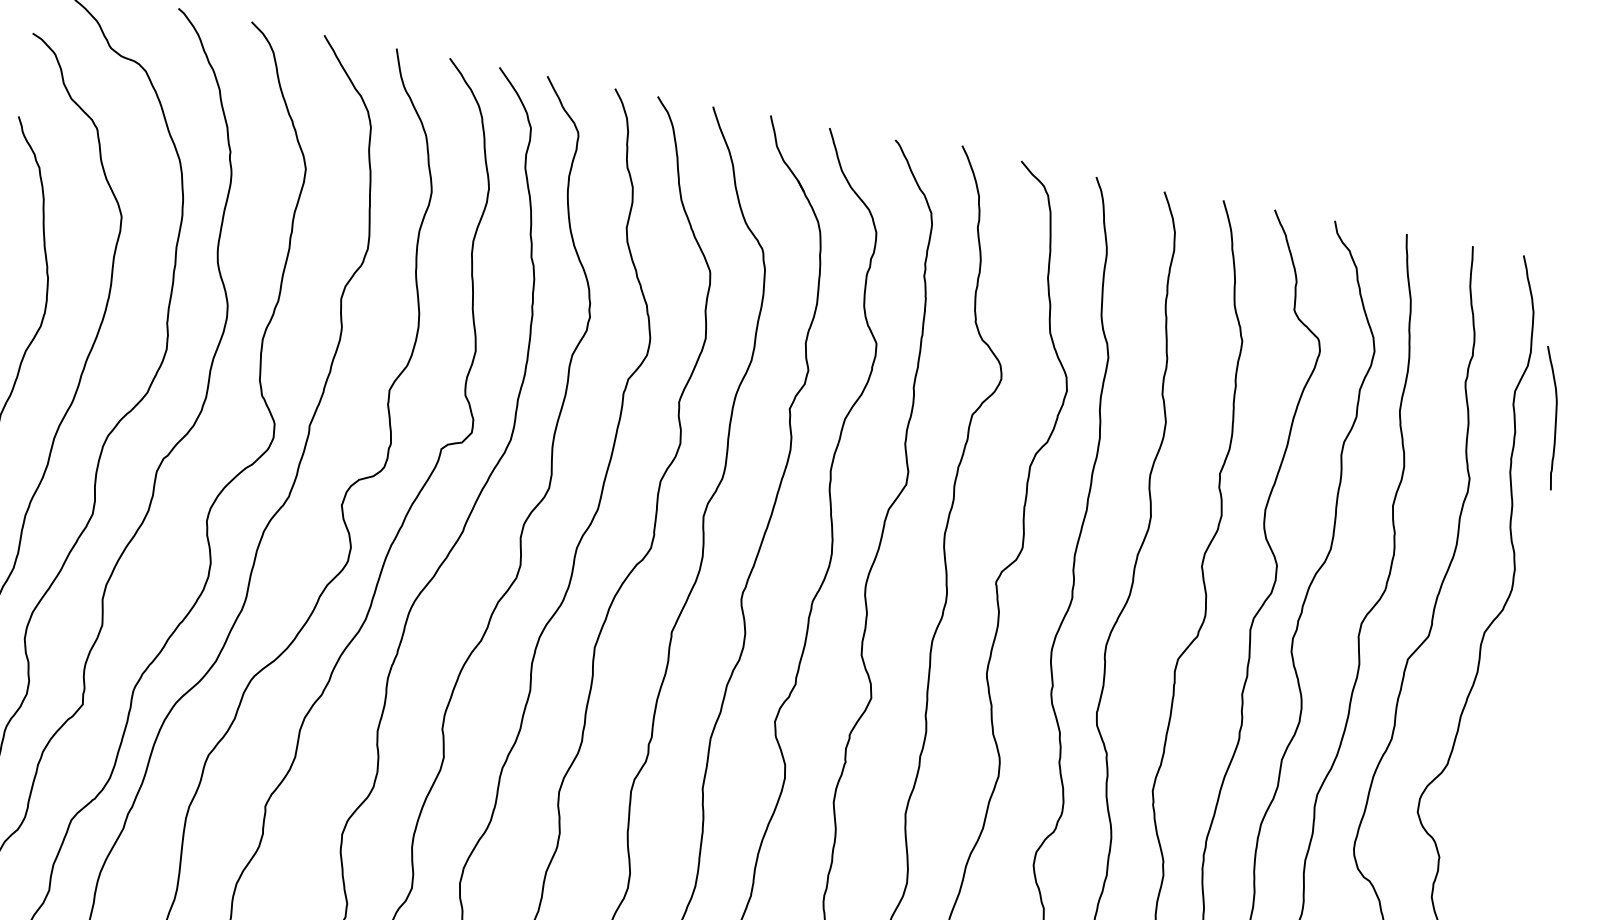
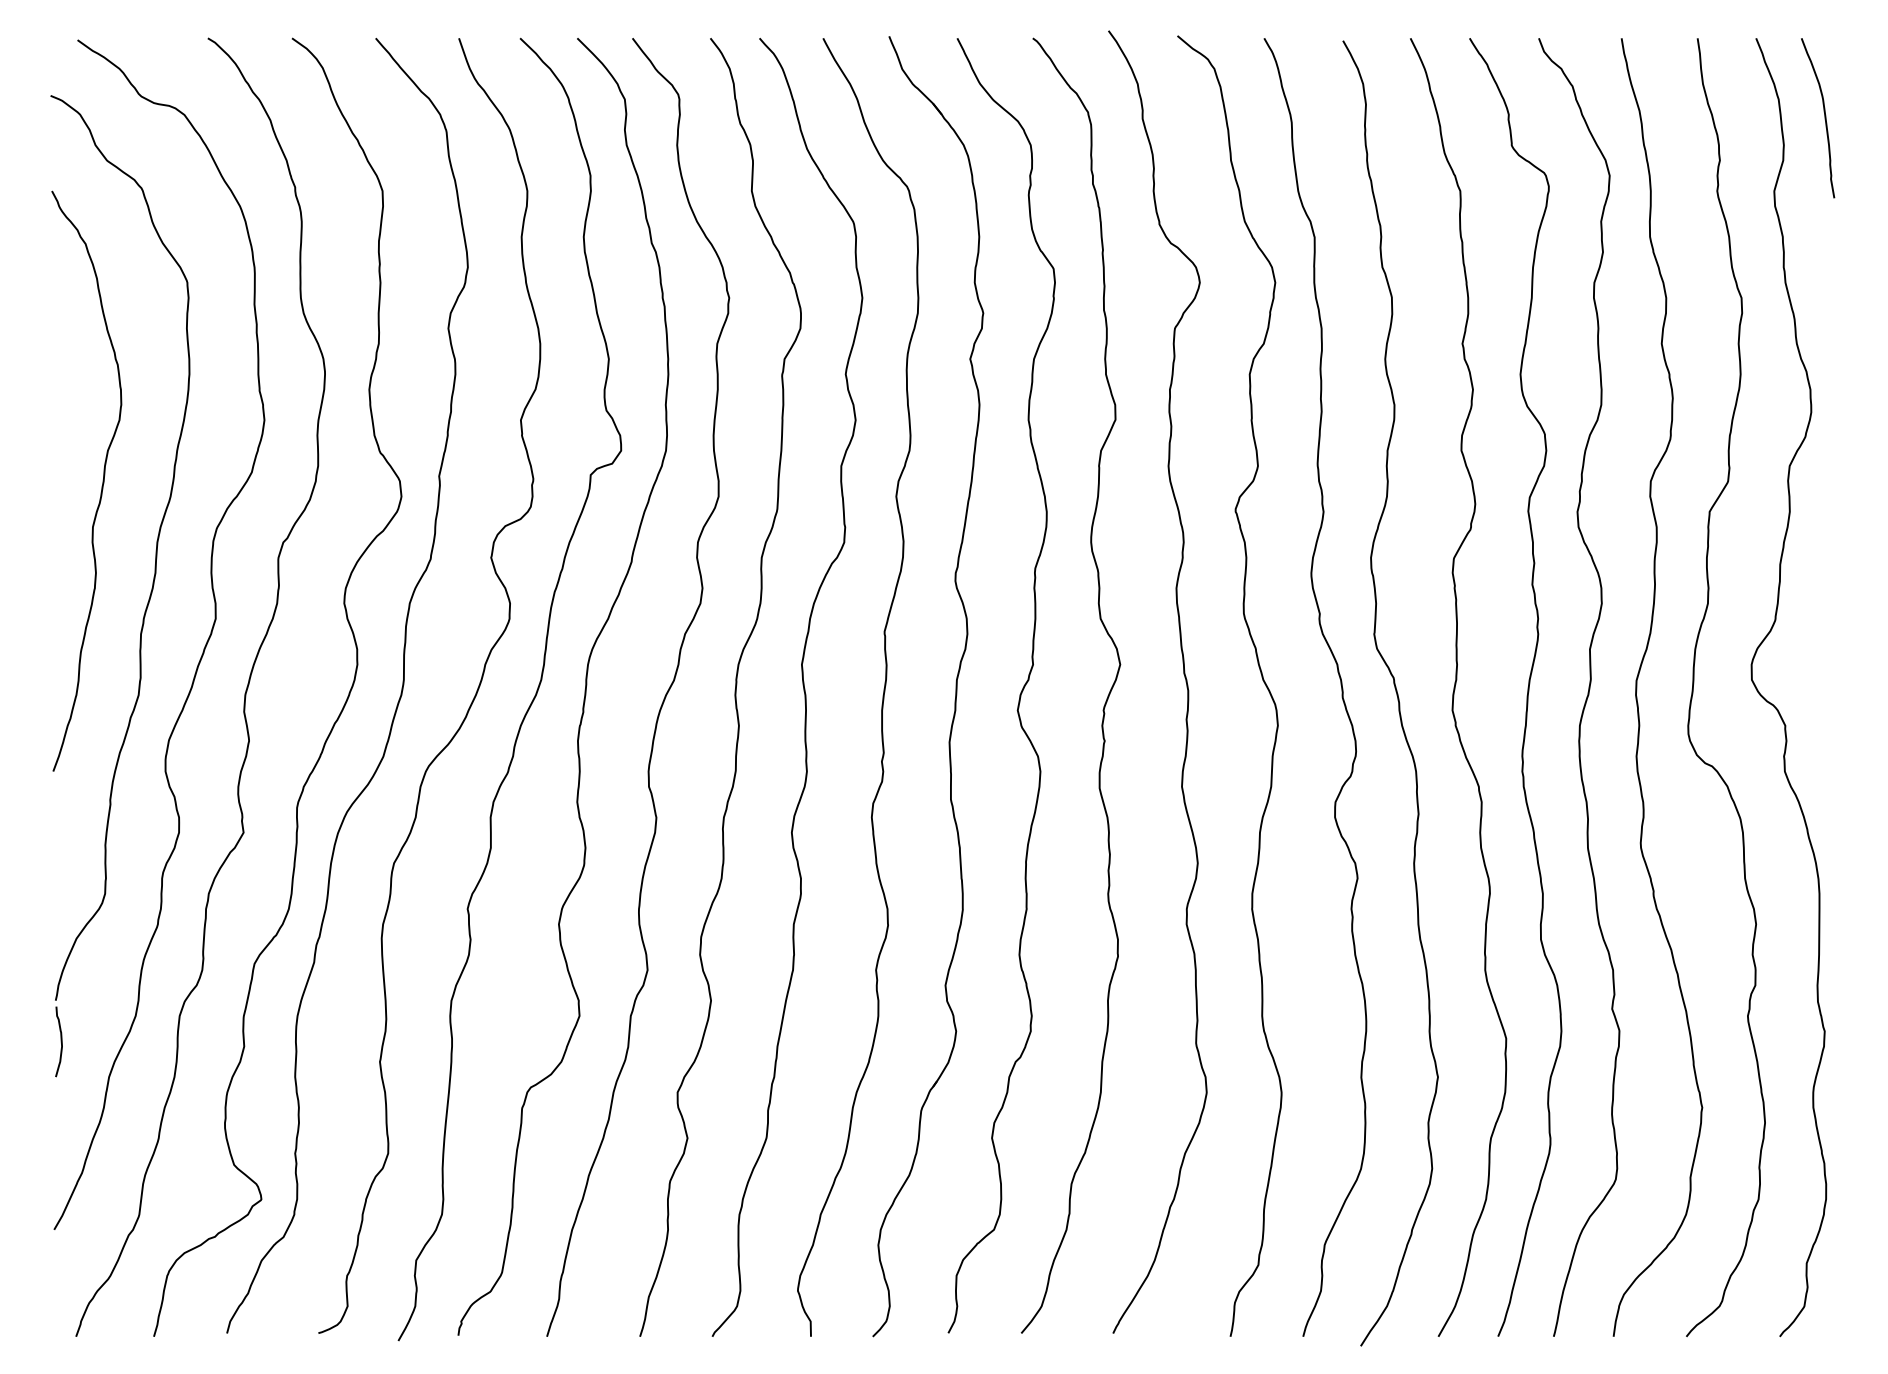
curve: (1555, 419) -> (1824, 118), moved

